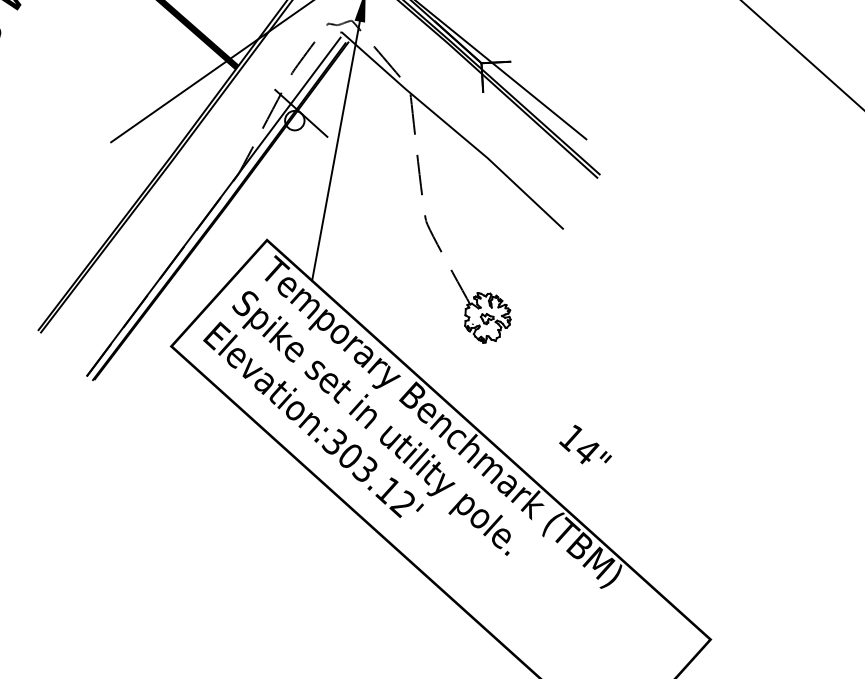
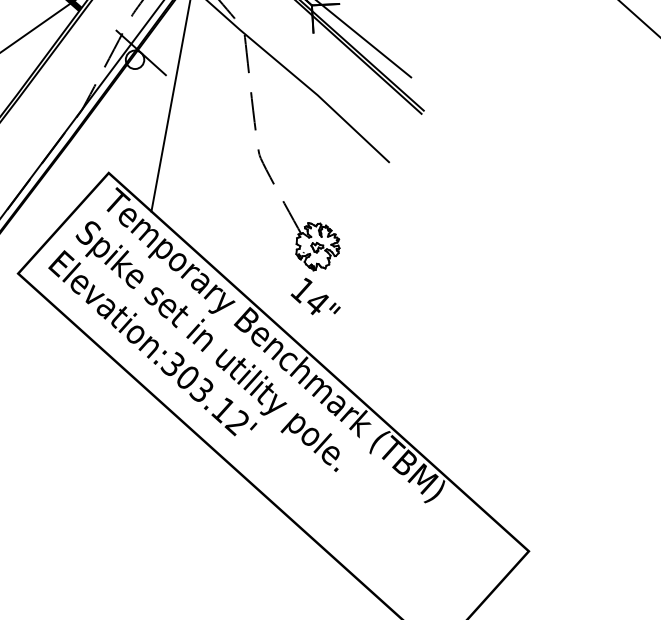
text: (585, 444) -> (315, 296), moved

